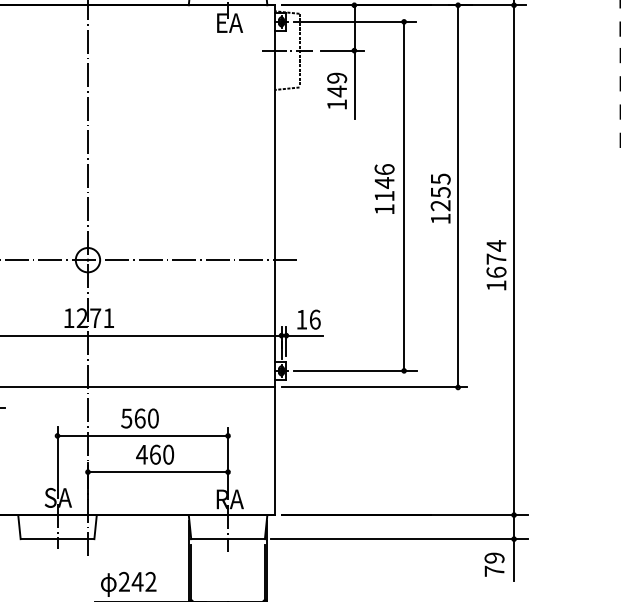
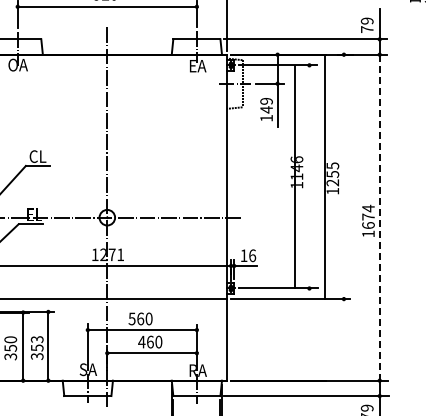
line: (404, 195) -> (295, 176), moved
line: (457, 195) -> (324, 176), moved
line: (513, 259) -> (379, 217), solid -> dashed

